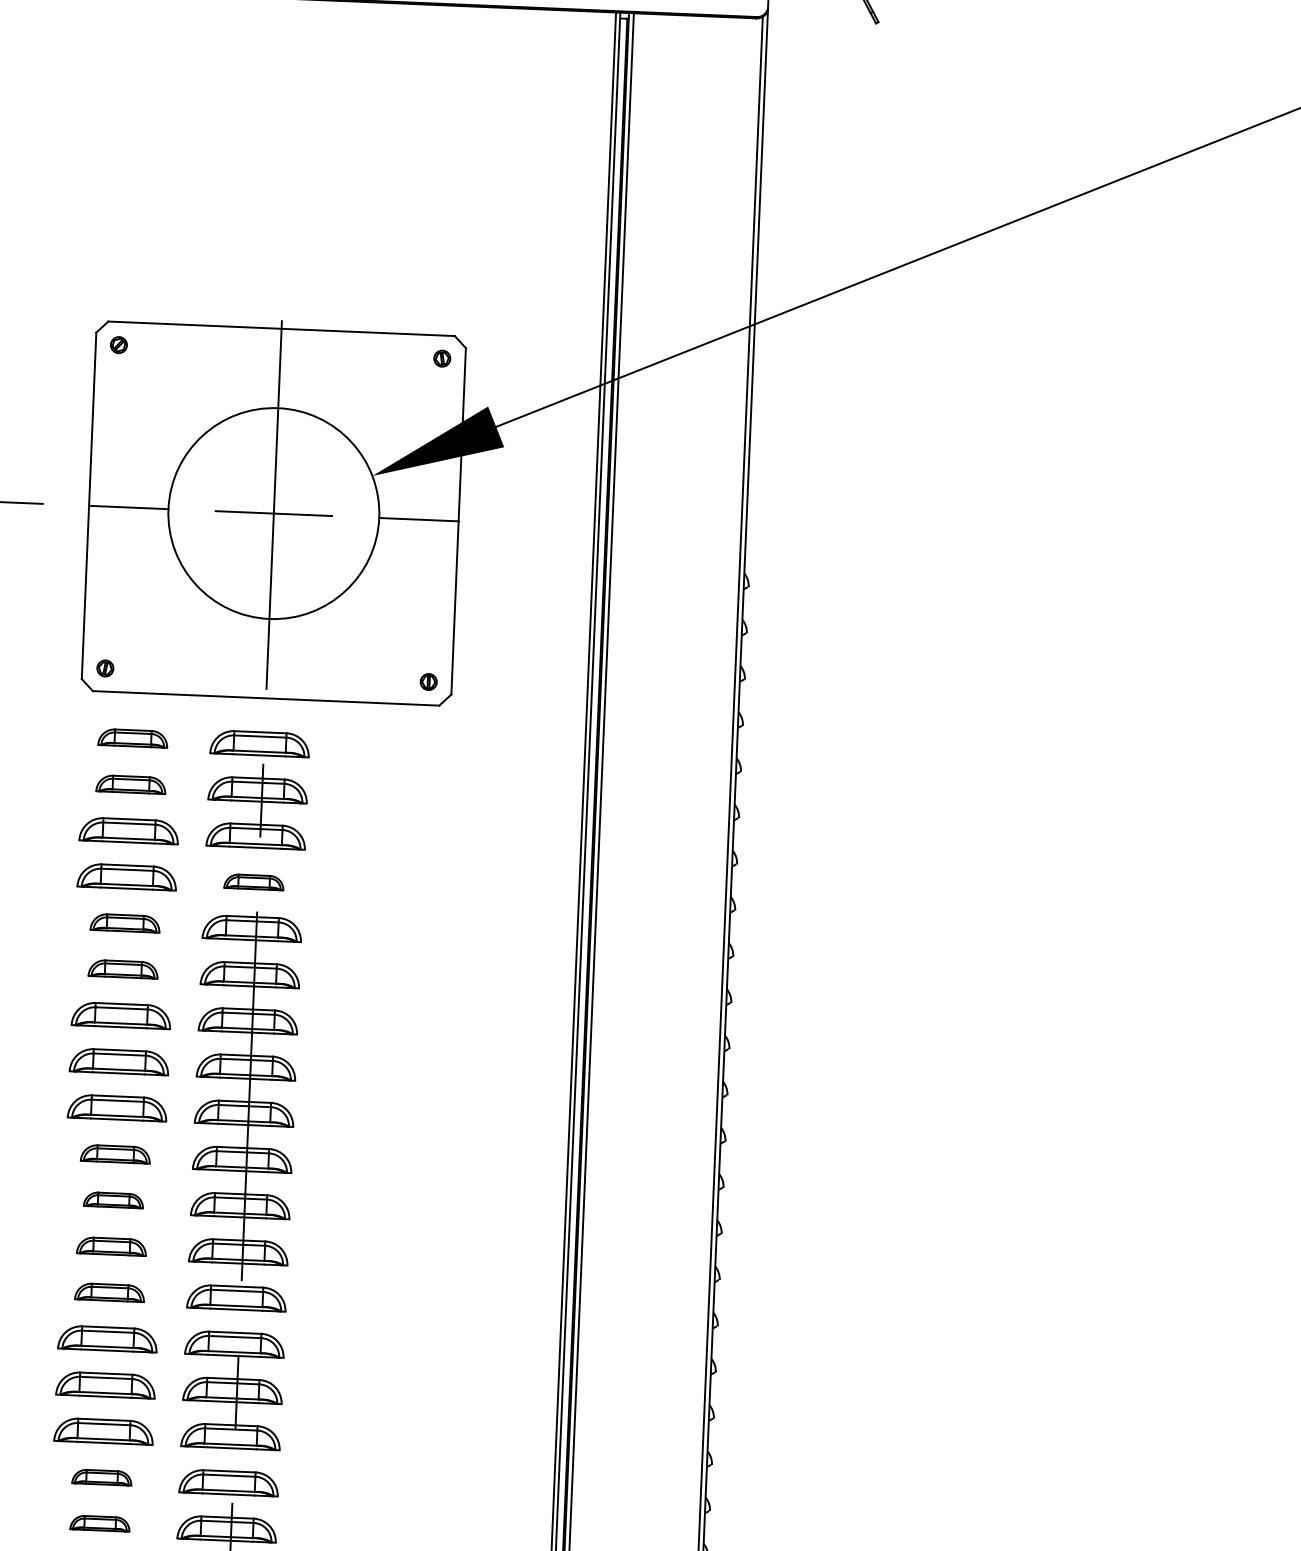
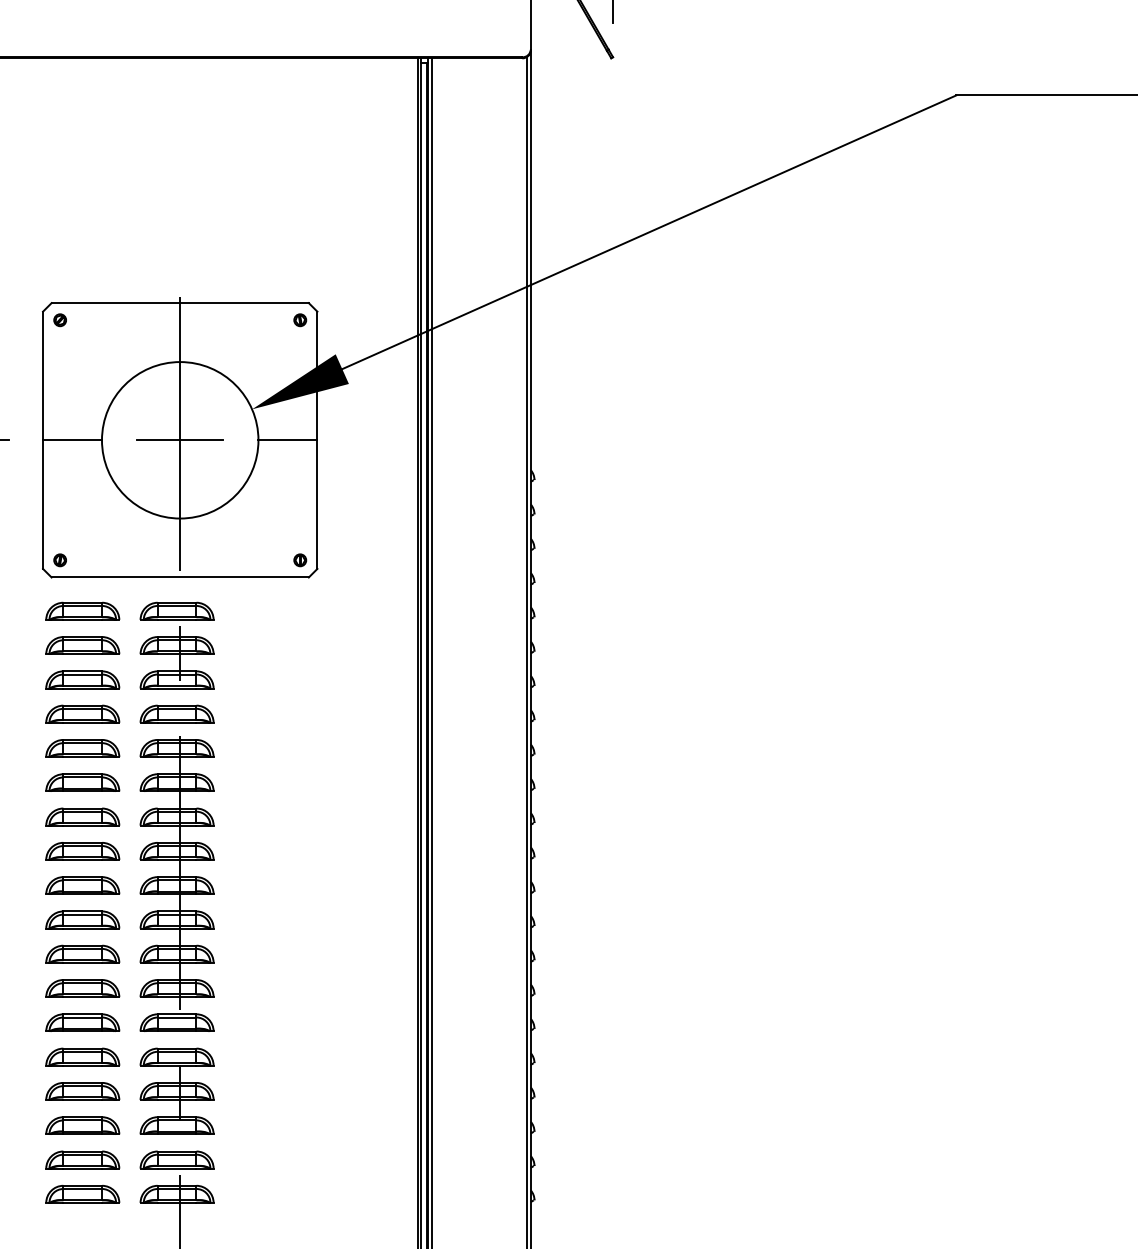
part: (132, 737) -> (82, 610), size x1.43
part: (130, 784) -> (82, 645), size x1.43
part: (253, 881) -> (176, 713), size x1.67
part: (124, 923) -> (82, 748), size x1.43
part: (122, 968) -> (82, 782), size x1.43
part: (115, 1153) -> (82, 919), size x1.43
part: (113, 1199) -> (82, 953), size x1.67
part: (111, 1246) -> (82, 988), size x1.43
part: (109, 1292) -> (82, 1022), size x1.43
part: (101, 1476) -> (82, 1159), size x1.67
part: (99, 1522) -> (82, 1193), size x1.67

